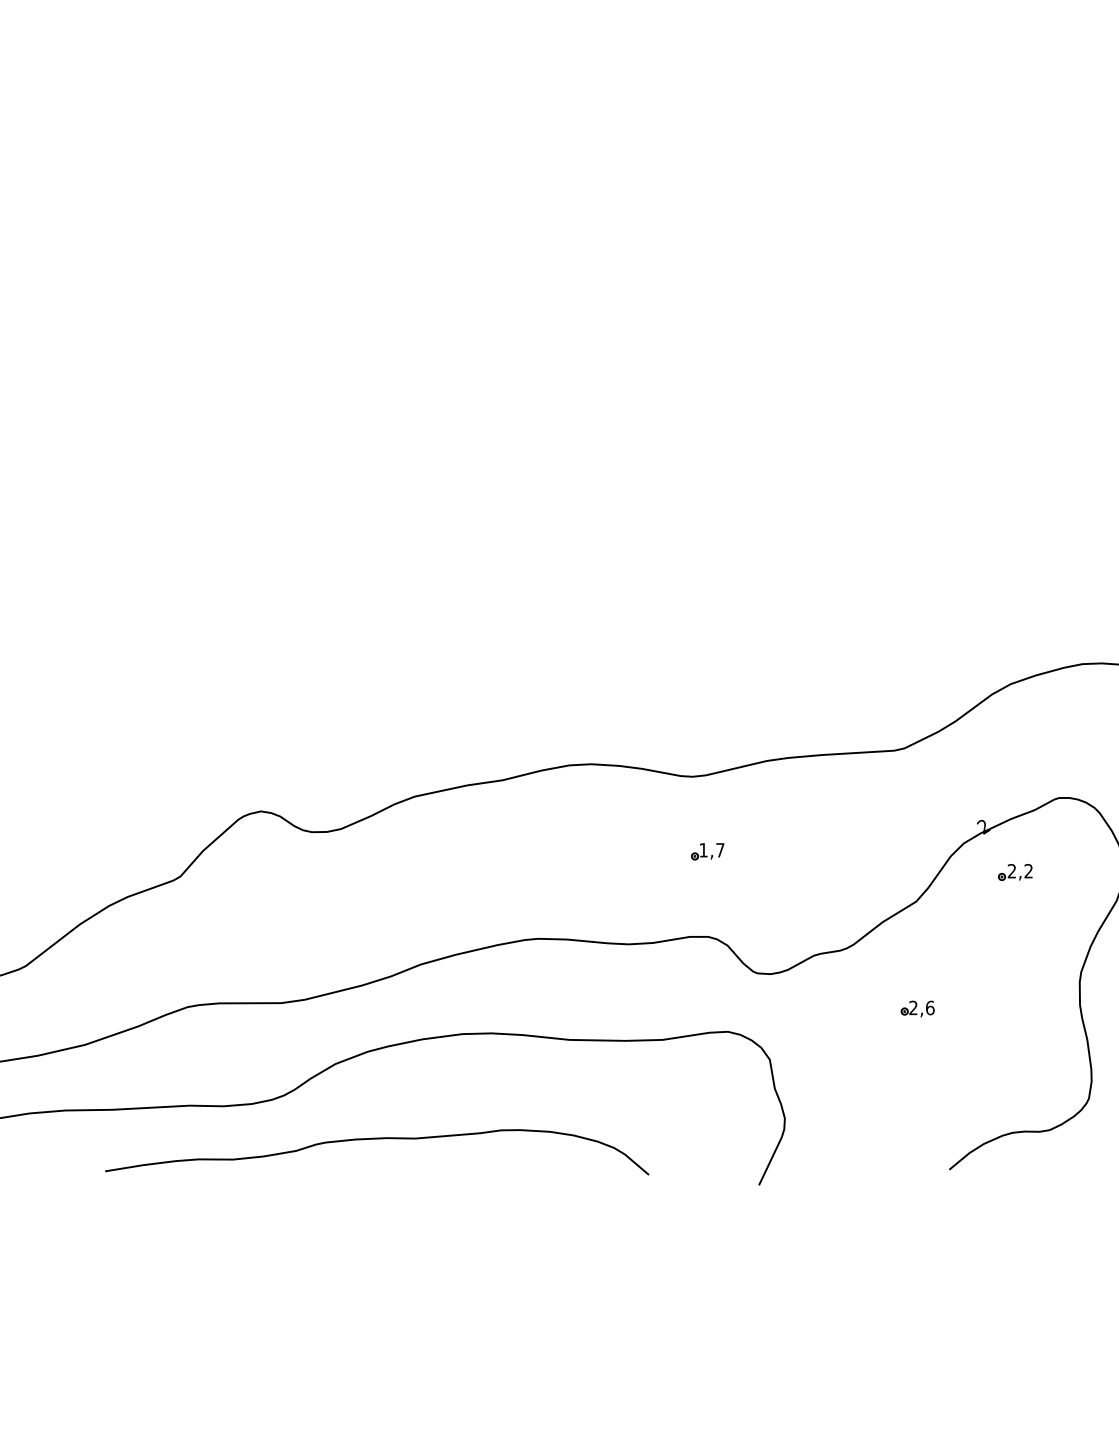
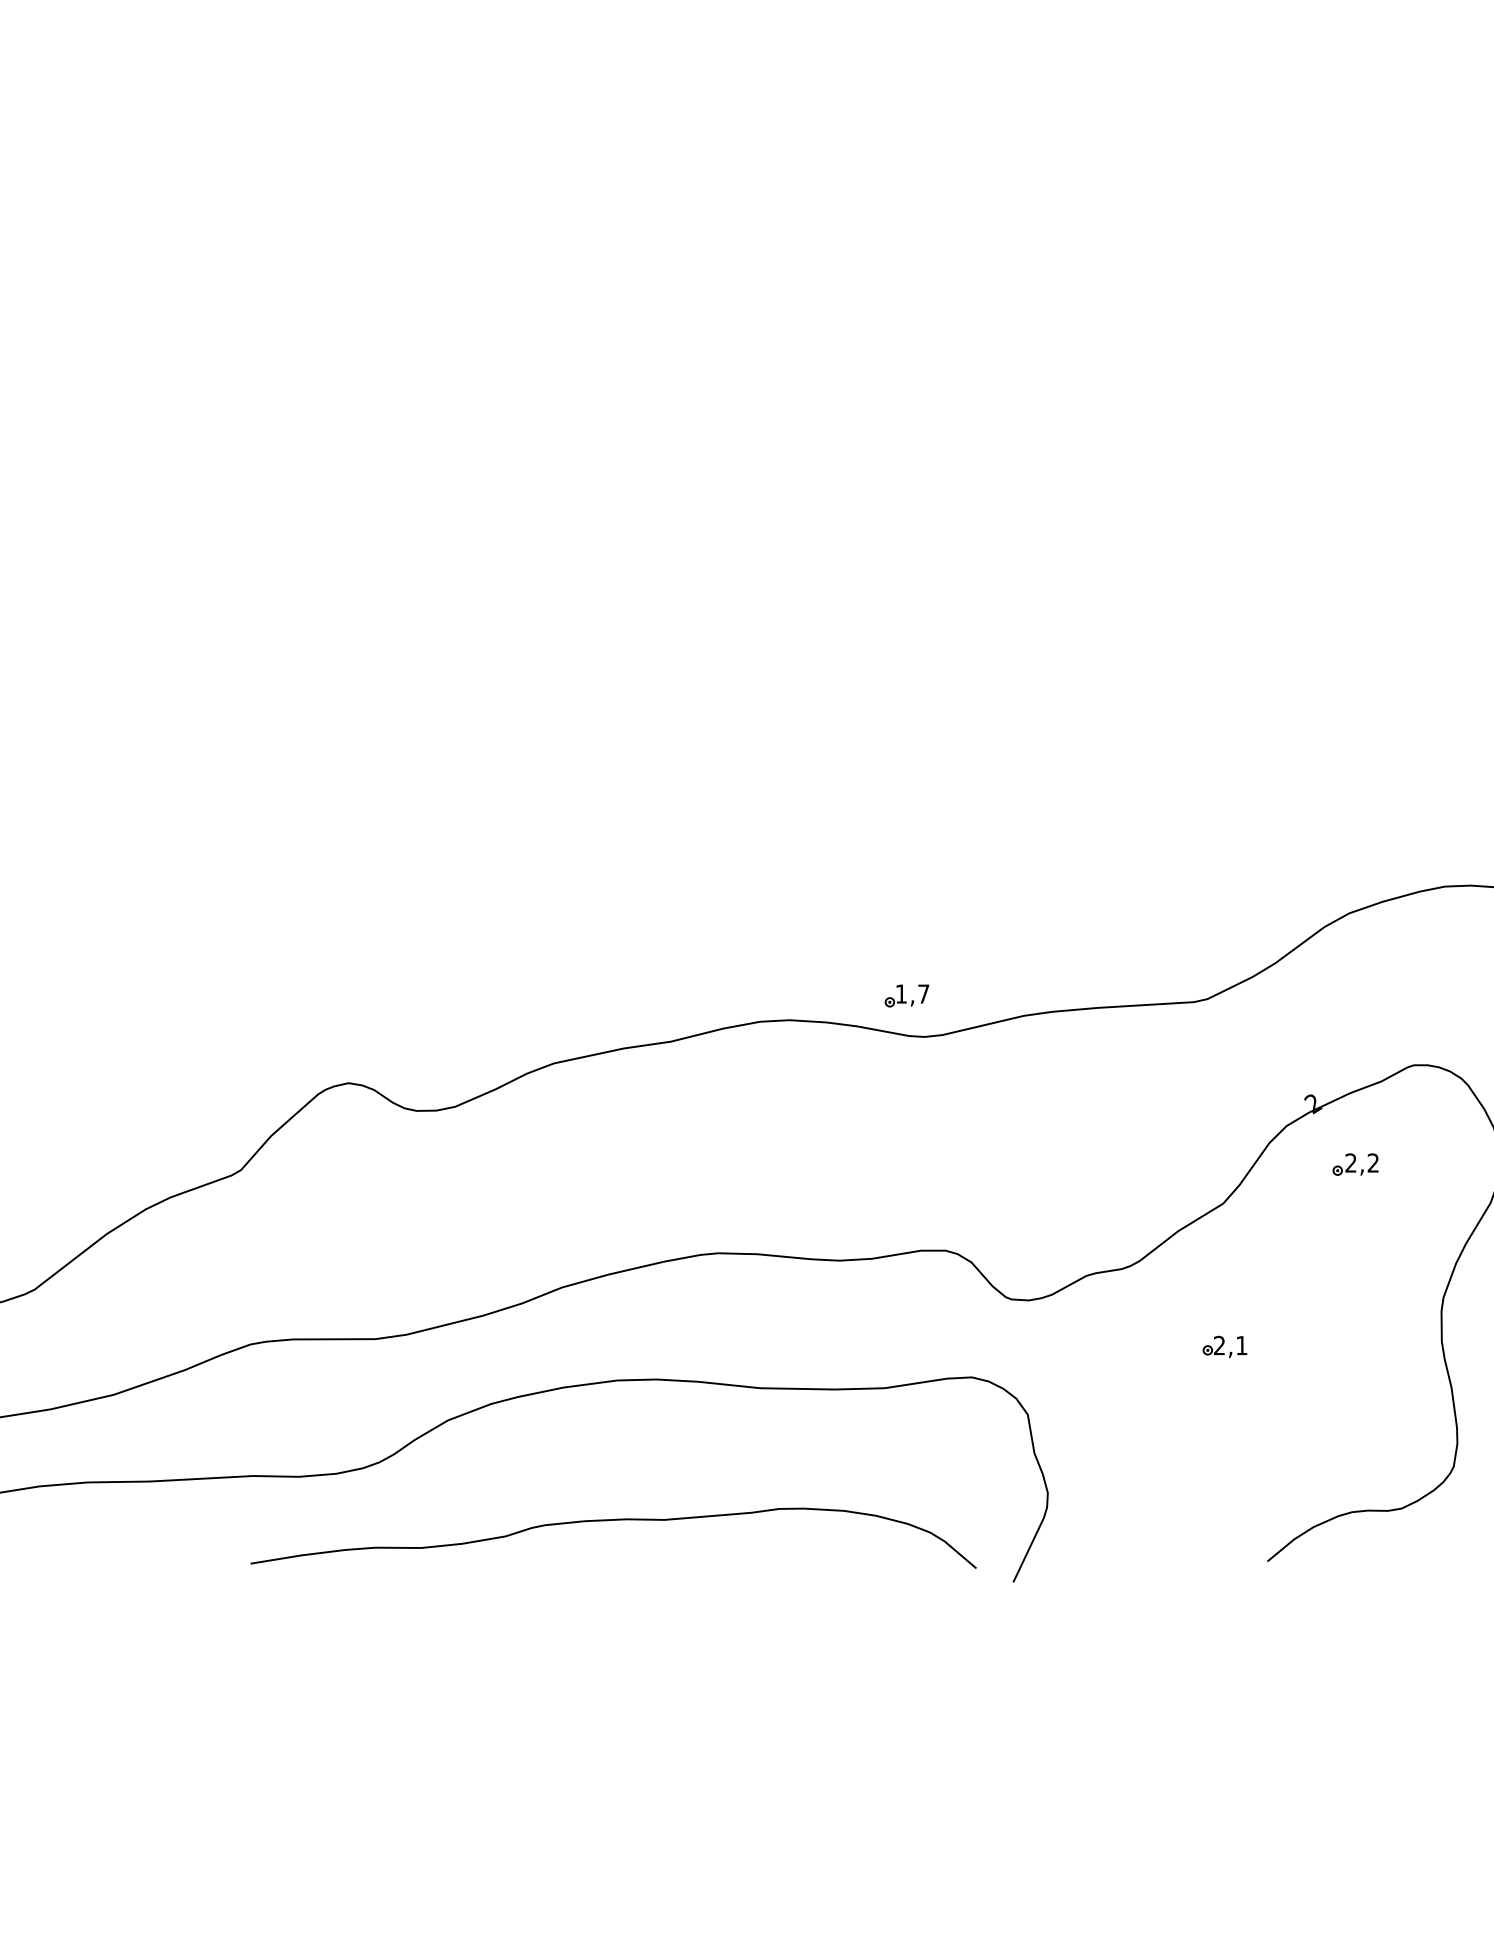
part: (707, 851) -> (906, 995), moved
text: (929, 1007) -> (1241, 1345), 2,6 -> 2,1
curve: (377, 1139) -> (613, 1520), moved

